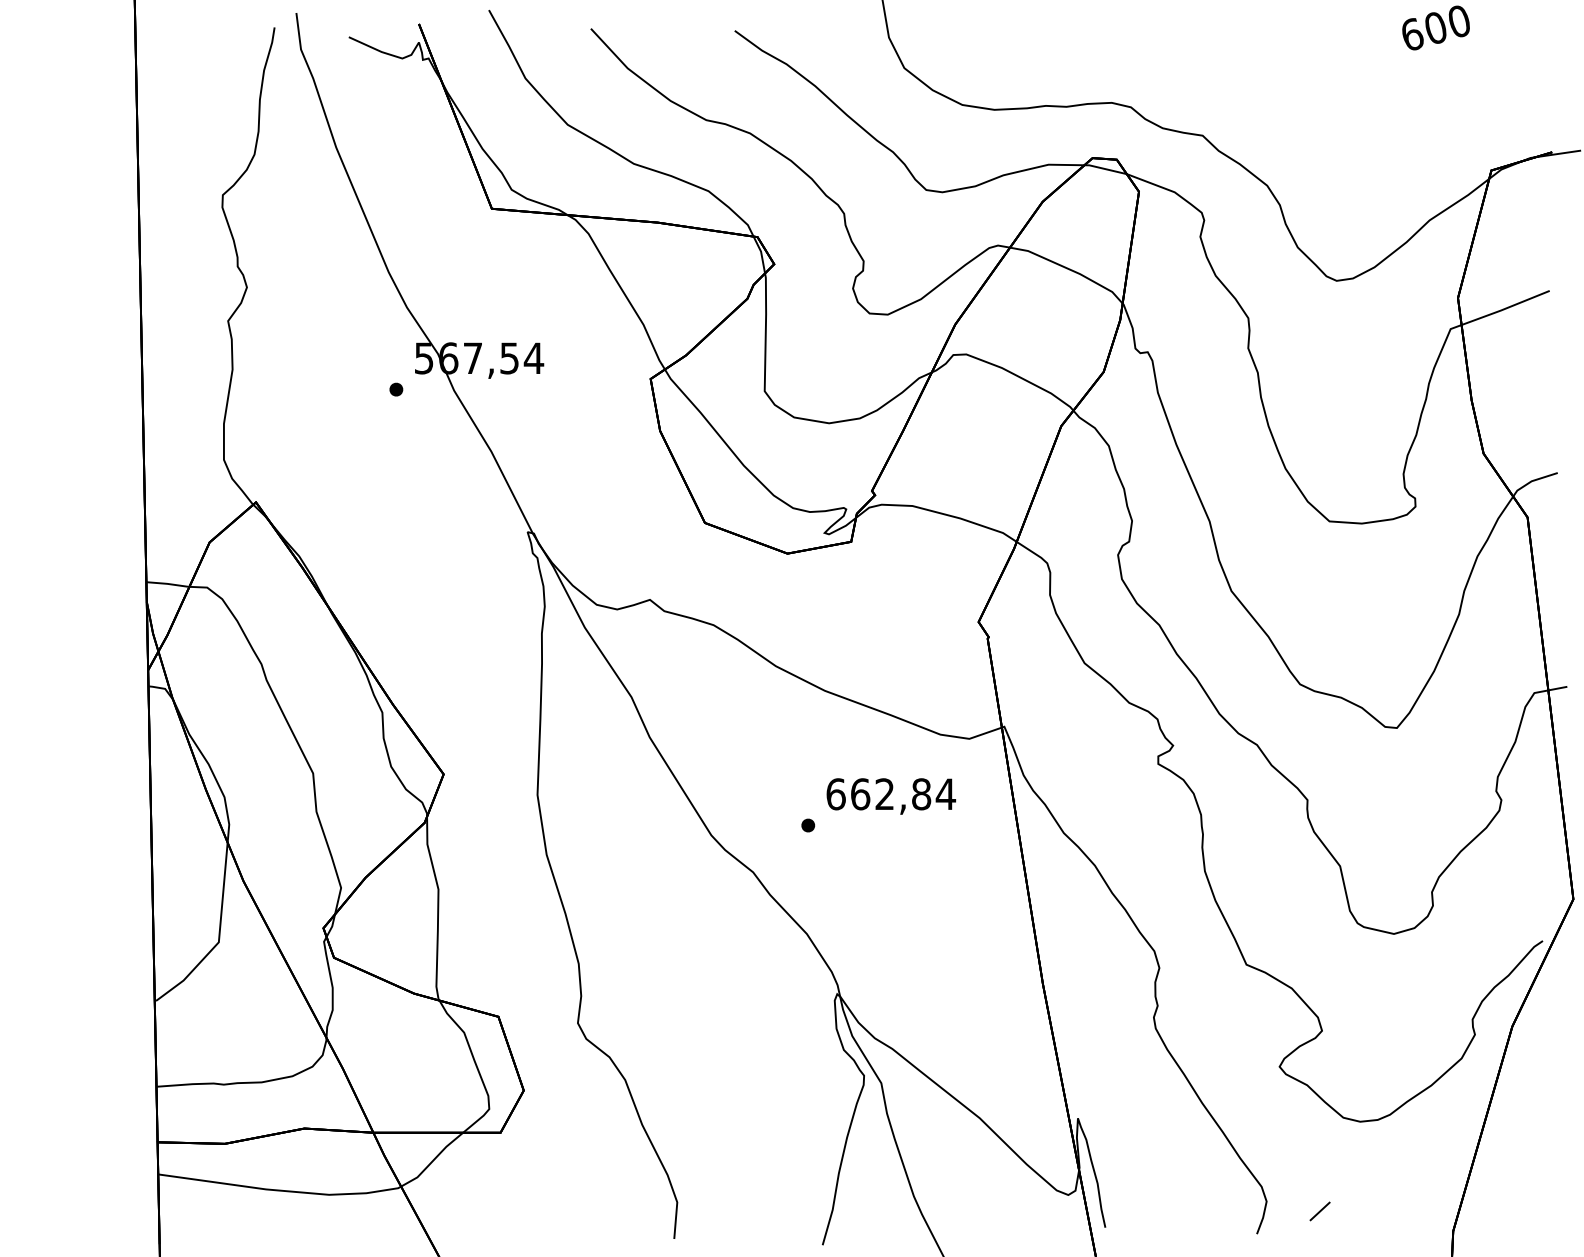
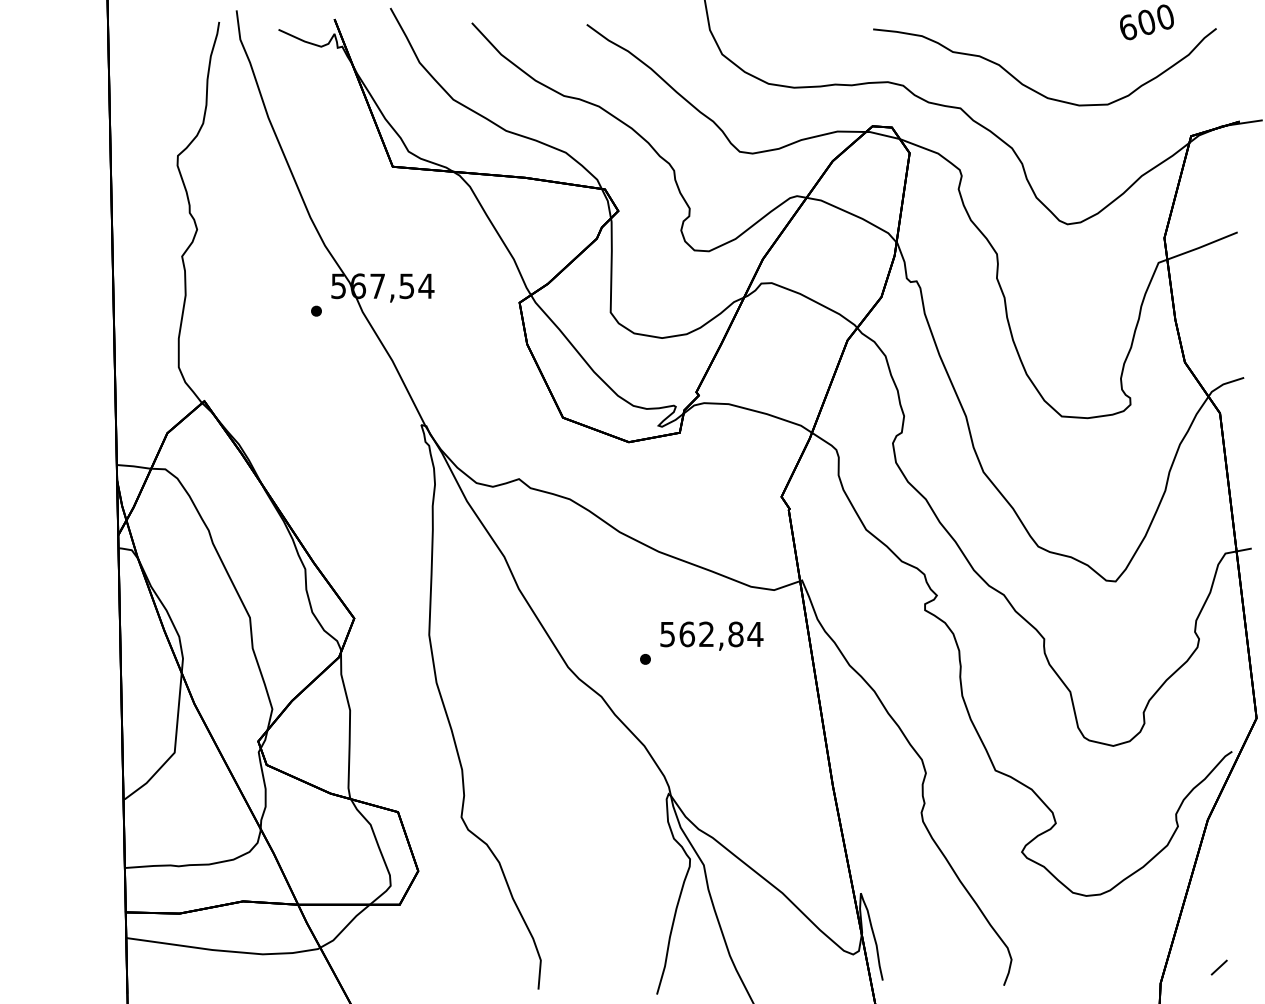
curve: (1295, 112) -> (1034, 89), added
text: (835, 794) -> (667, 634), 662,84 -> 562,84
line: (1319, 1211) -> (1218, 967), moved

